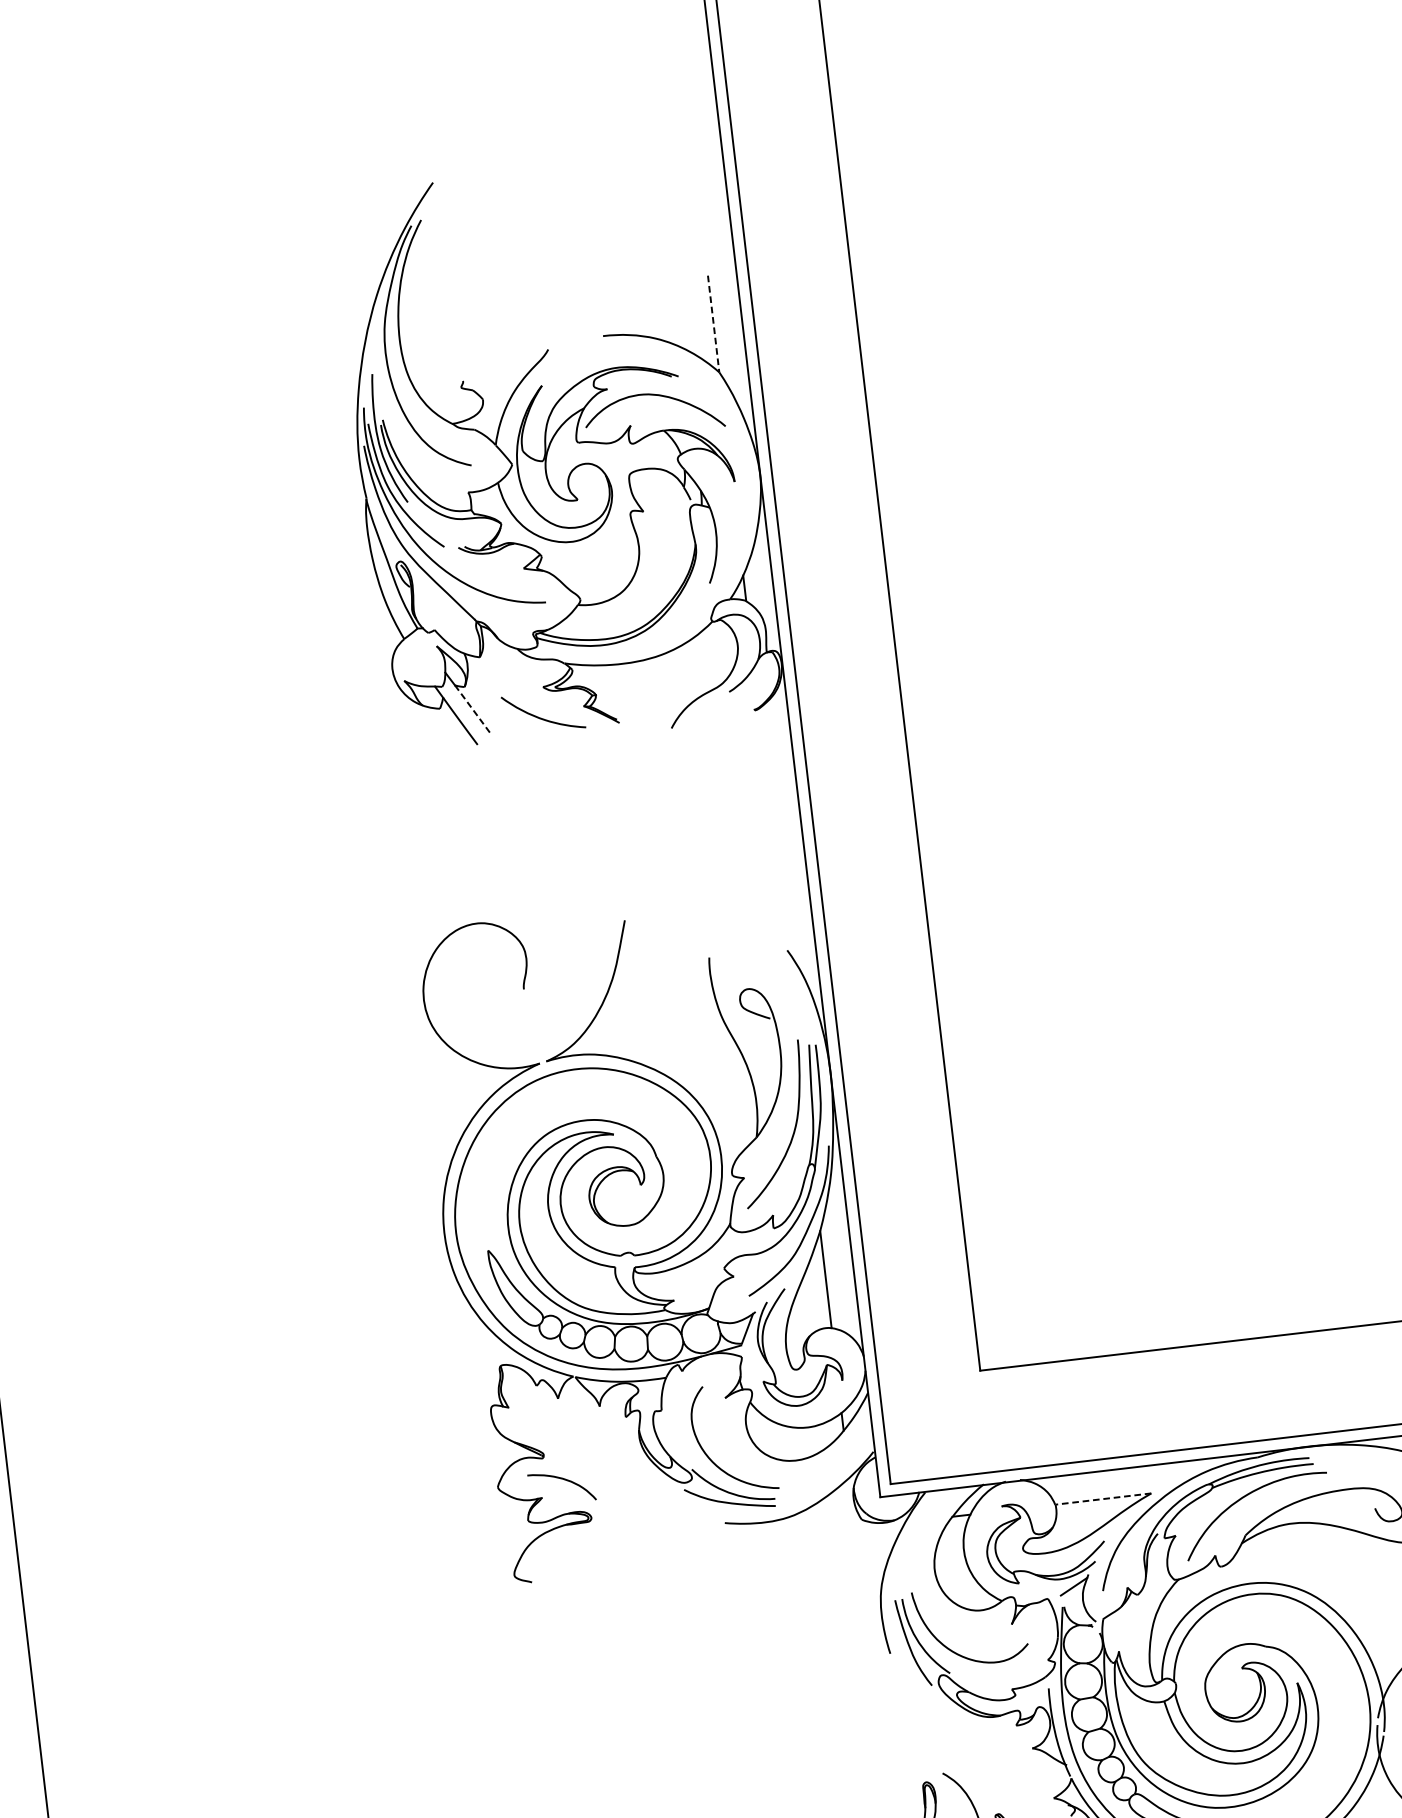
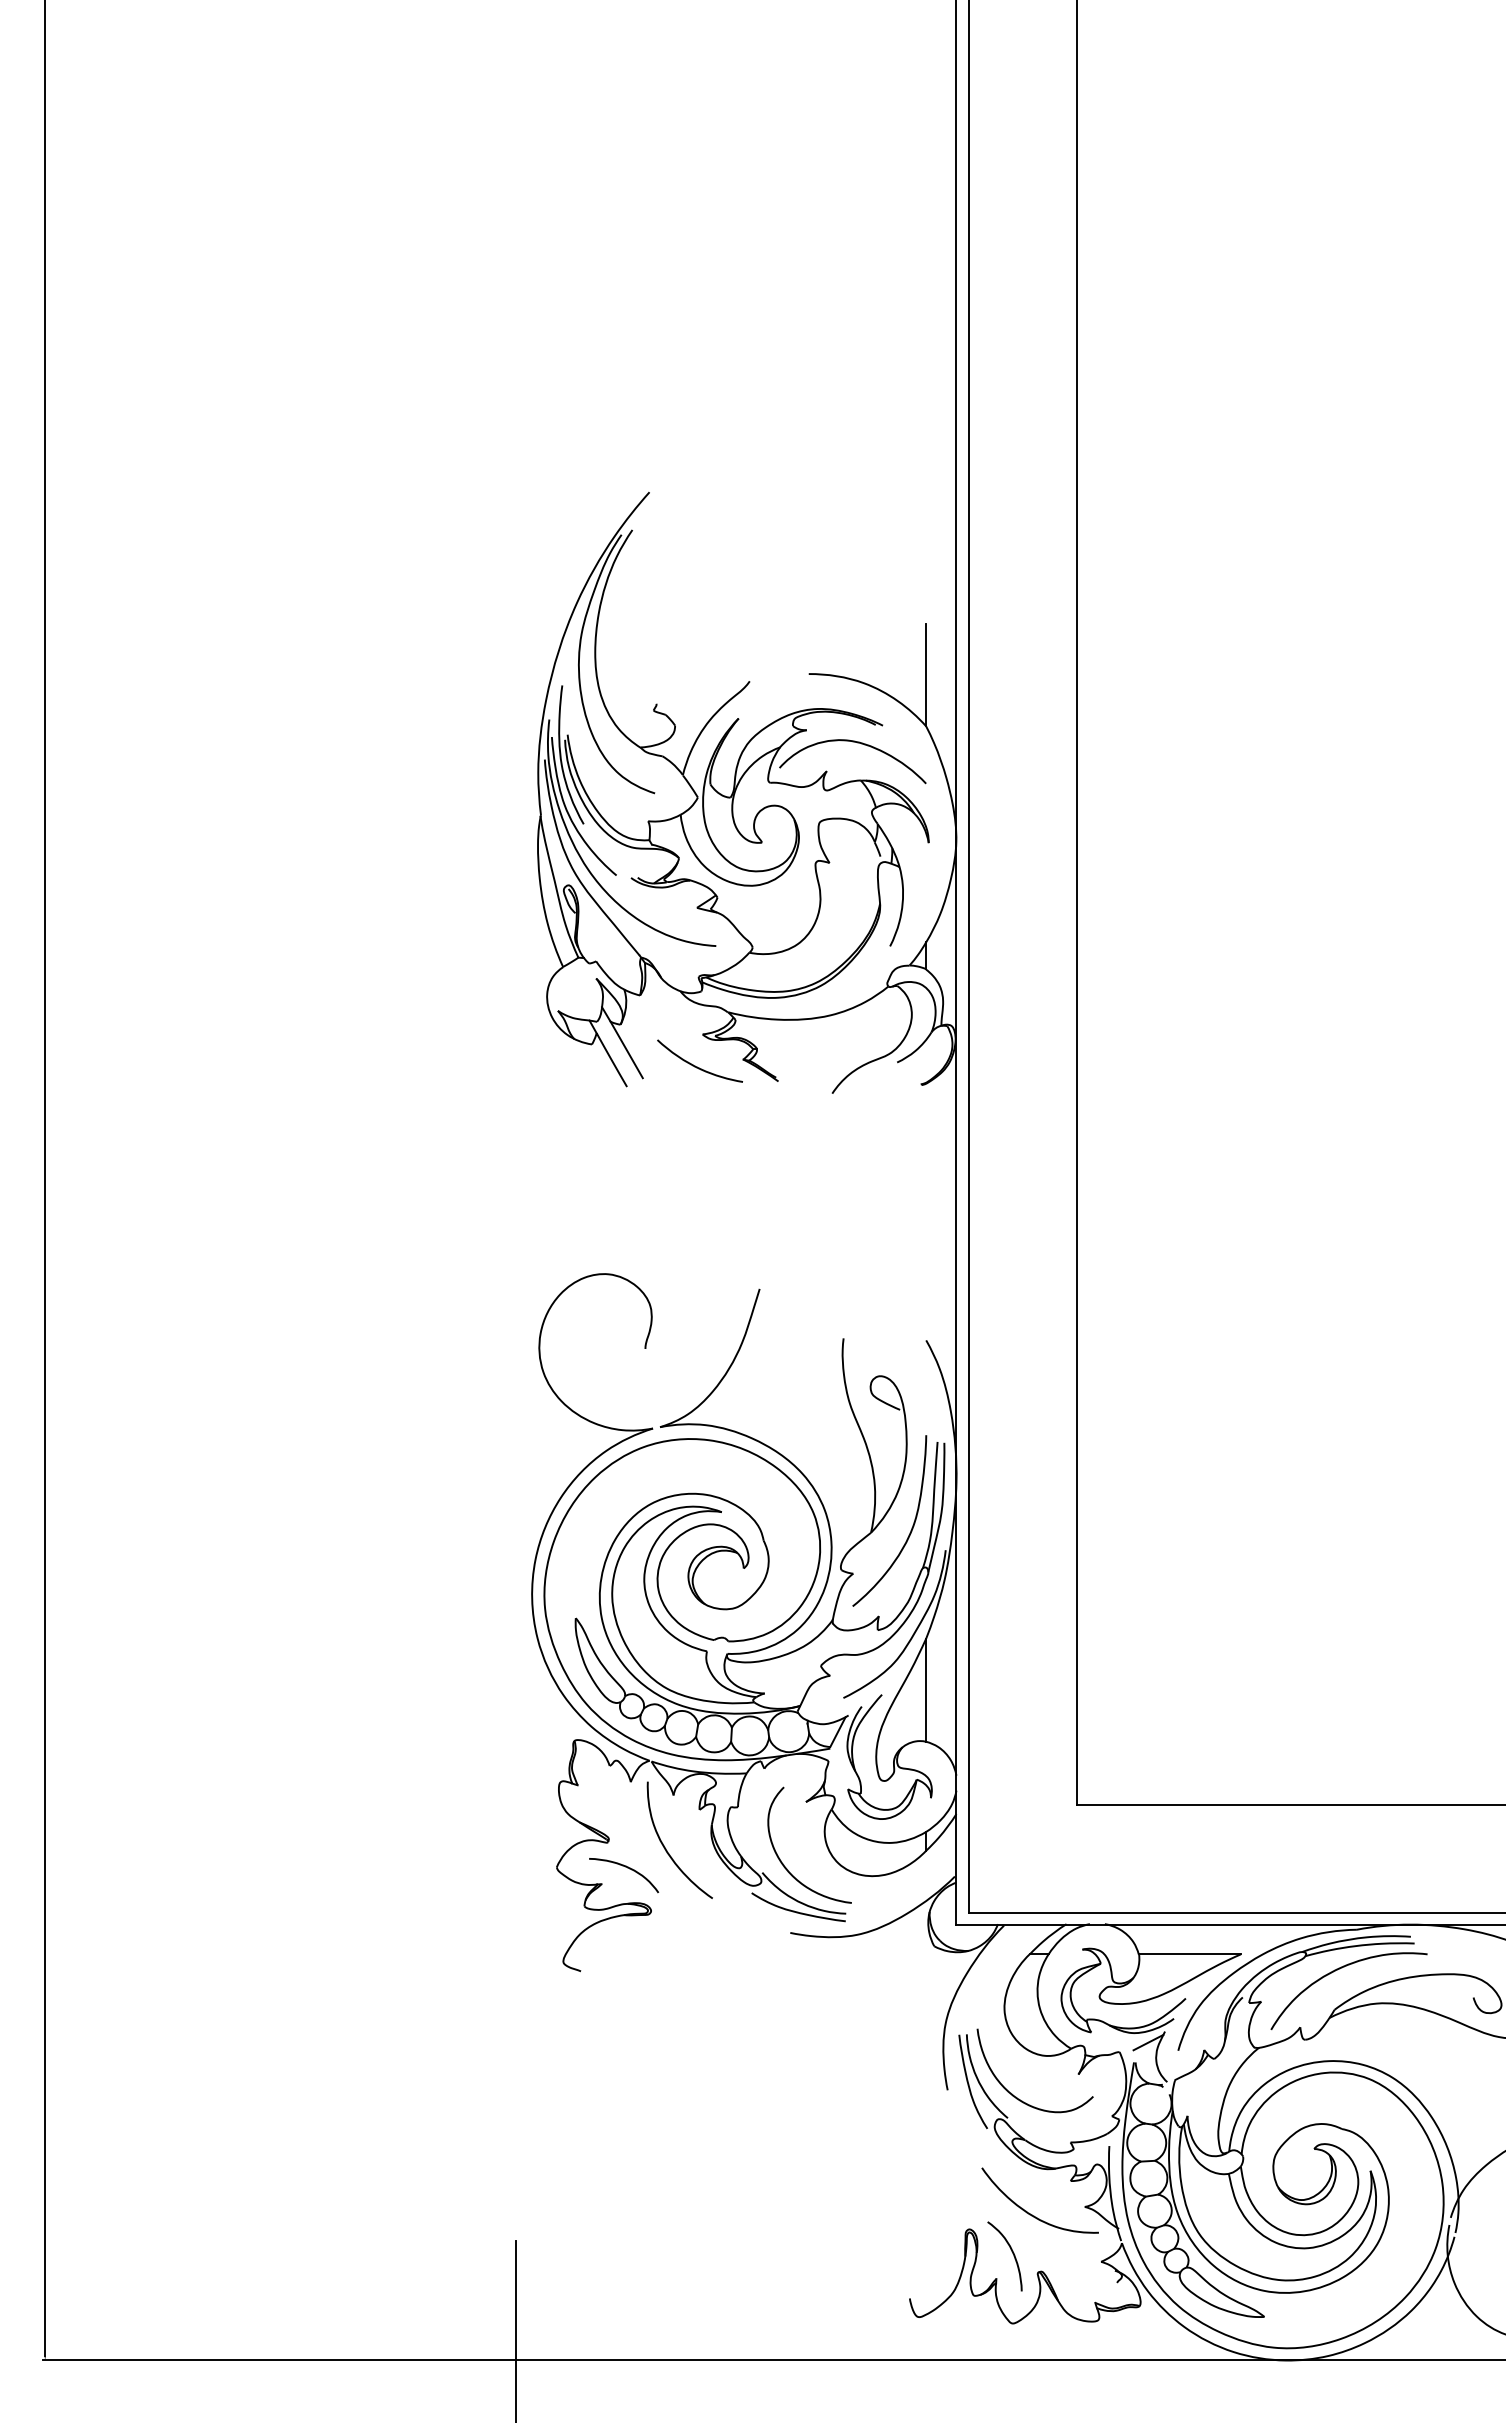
line: (714, 324) -> (926, 675), dashed -> solid
line: (473, 710) -> (626, 1050), dashed -> solid
curve: (598, 1457) -> (666, 1848), added
line: (1102, 1499) -> (1189, 1954), dashed -> solid
curve: (980, 1759) -> (1029, 2212), added

